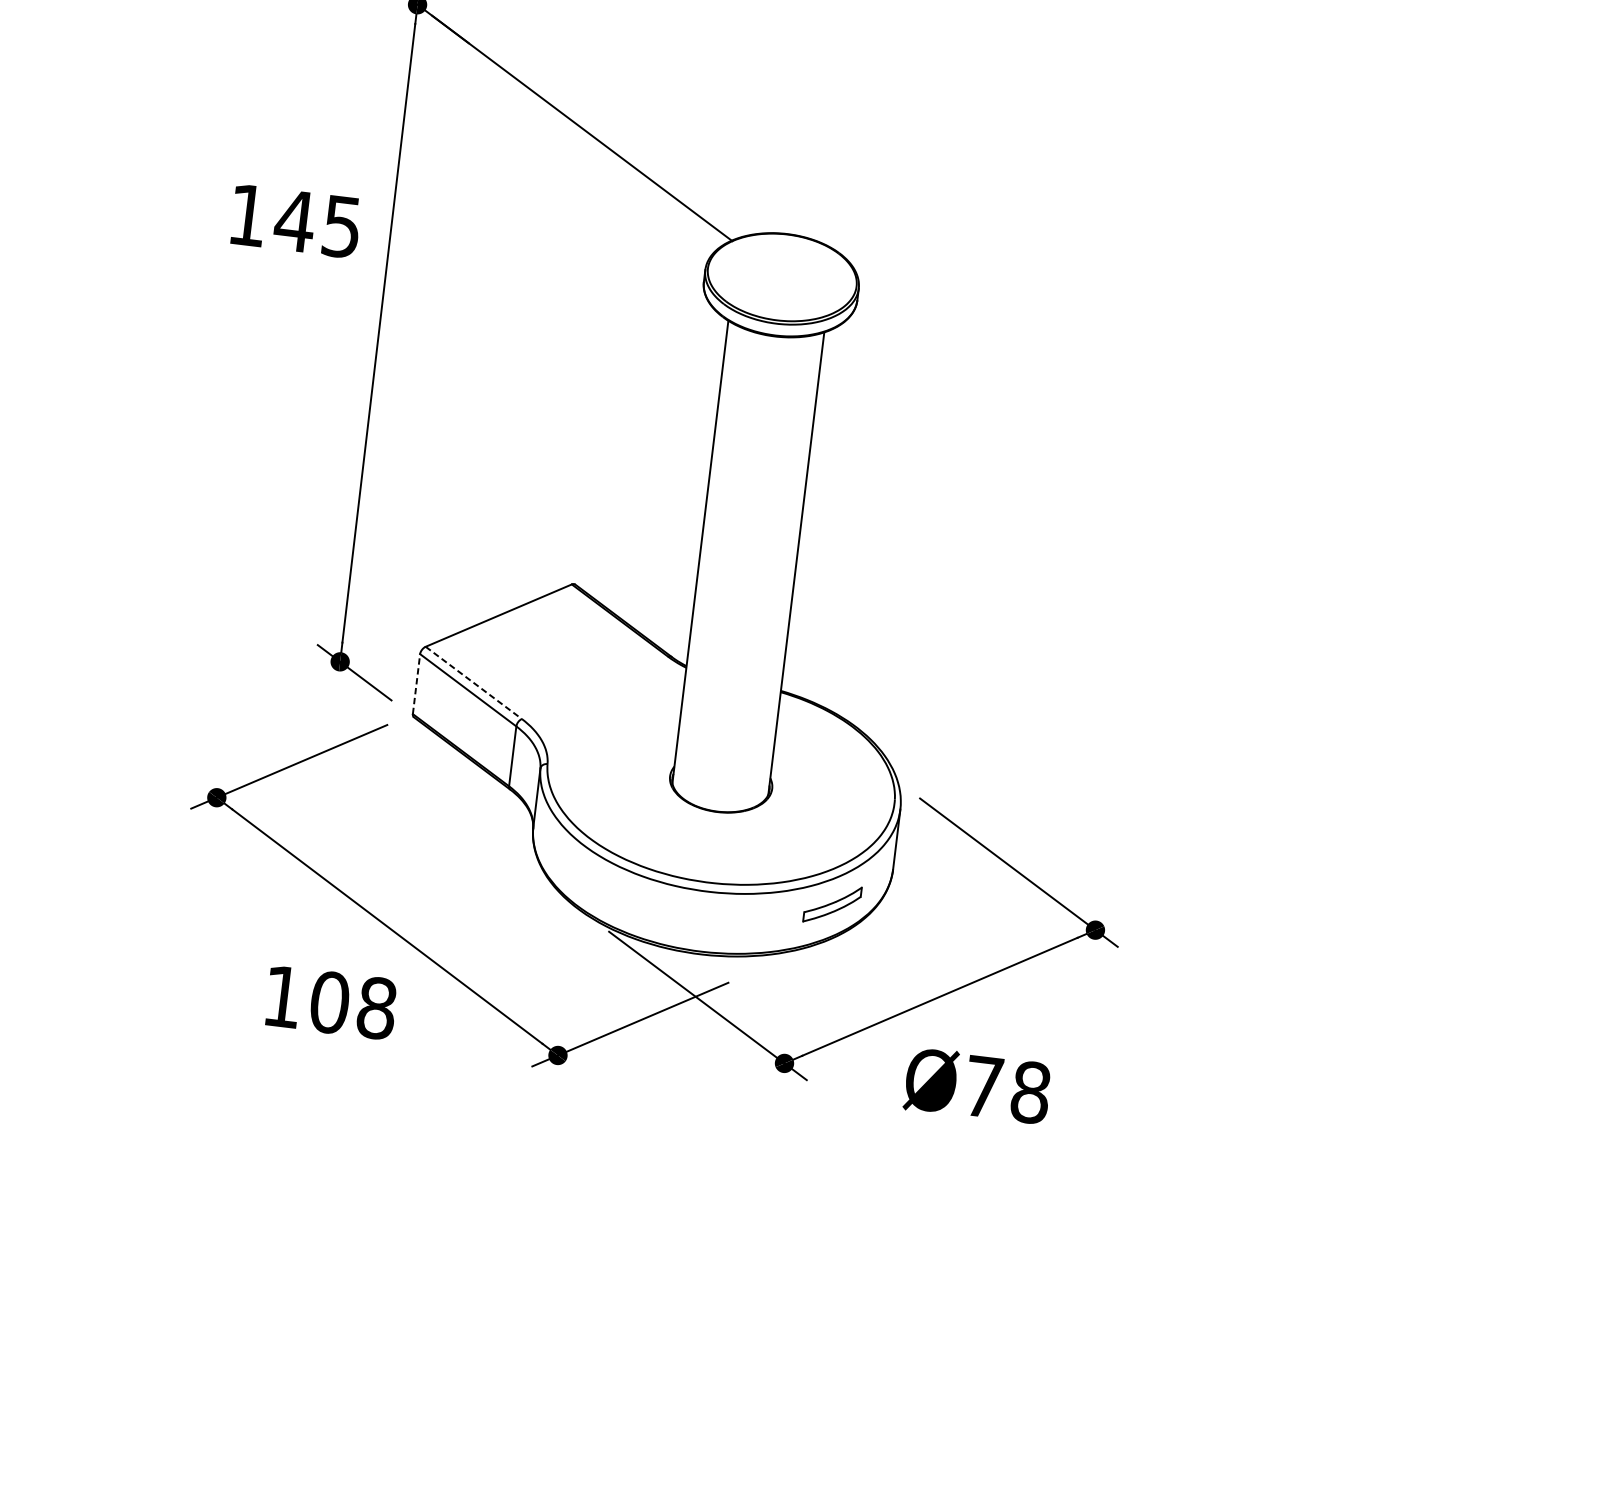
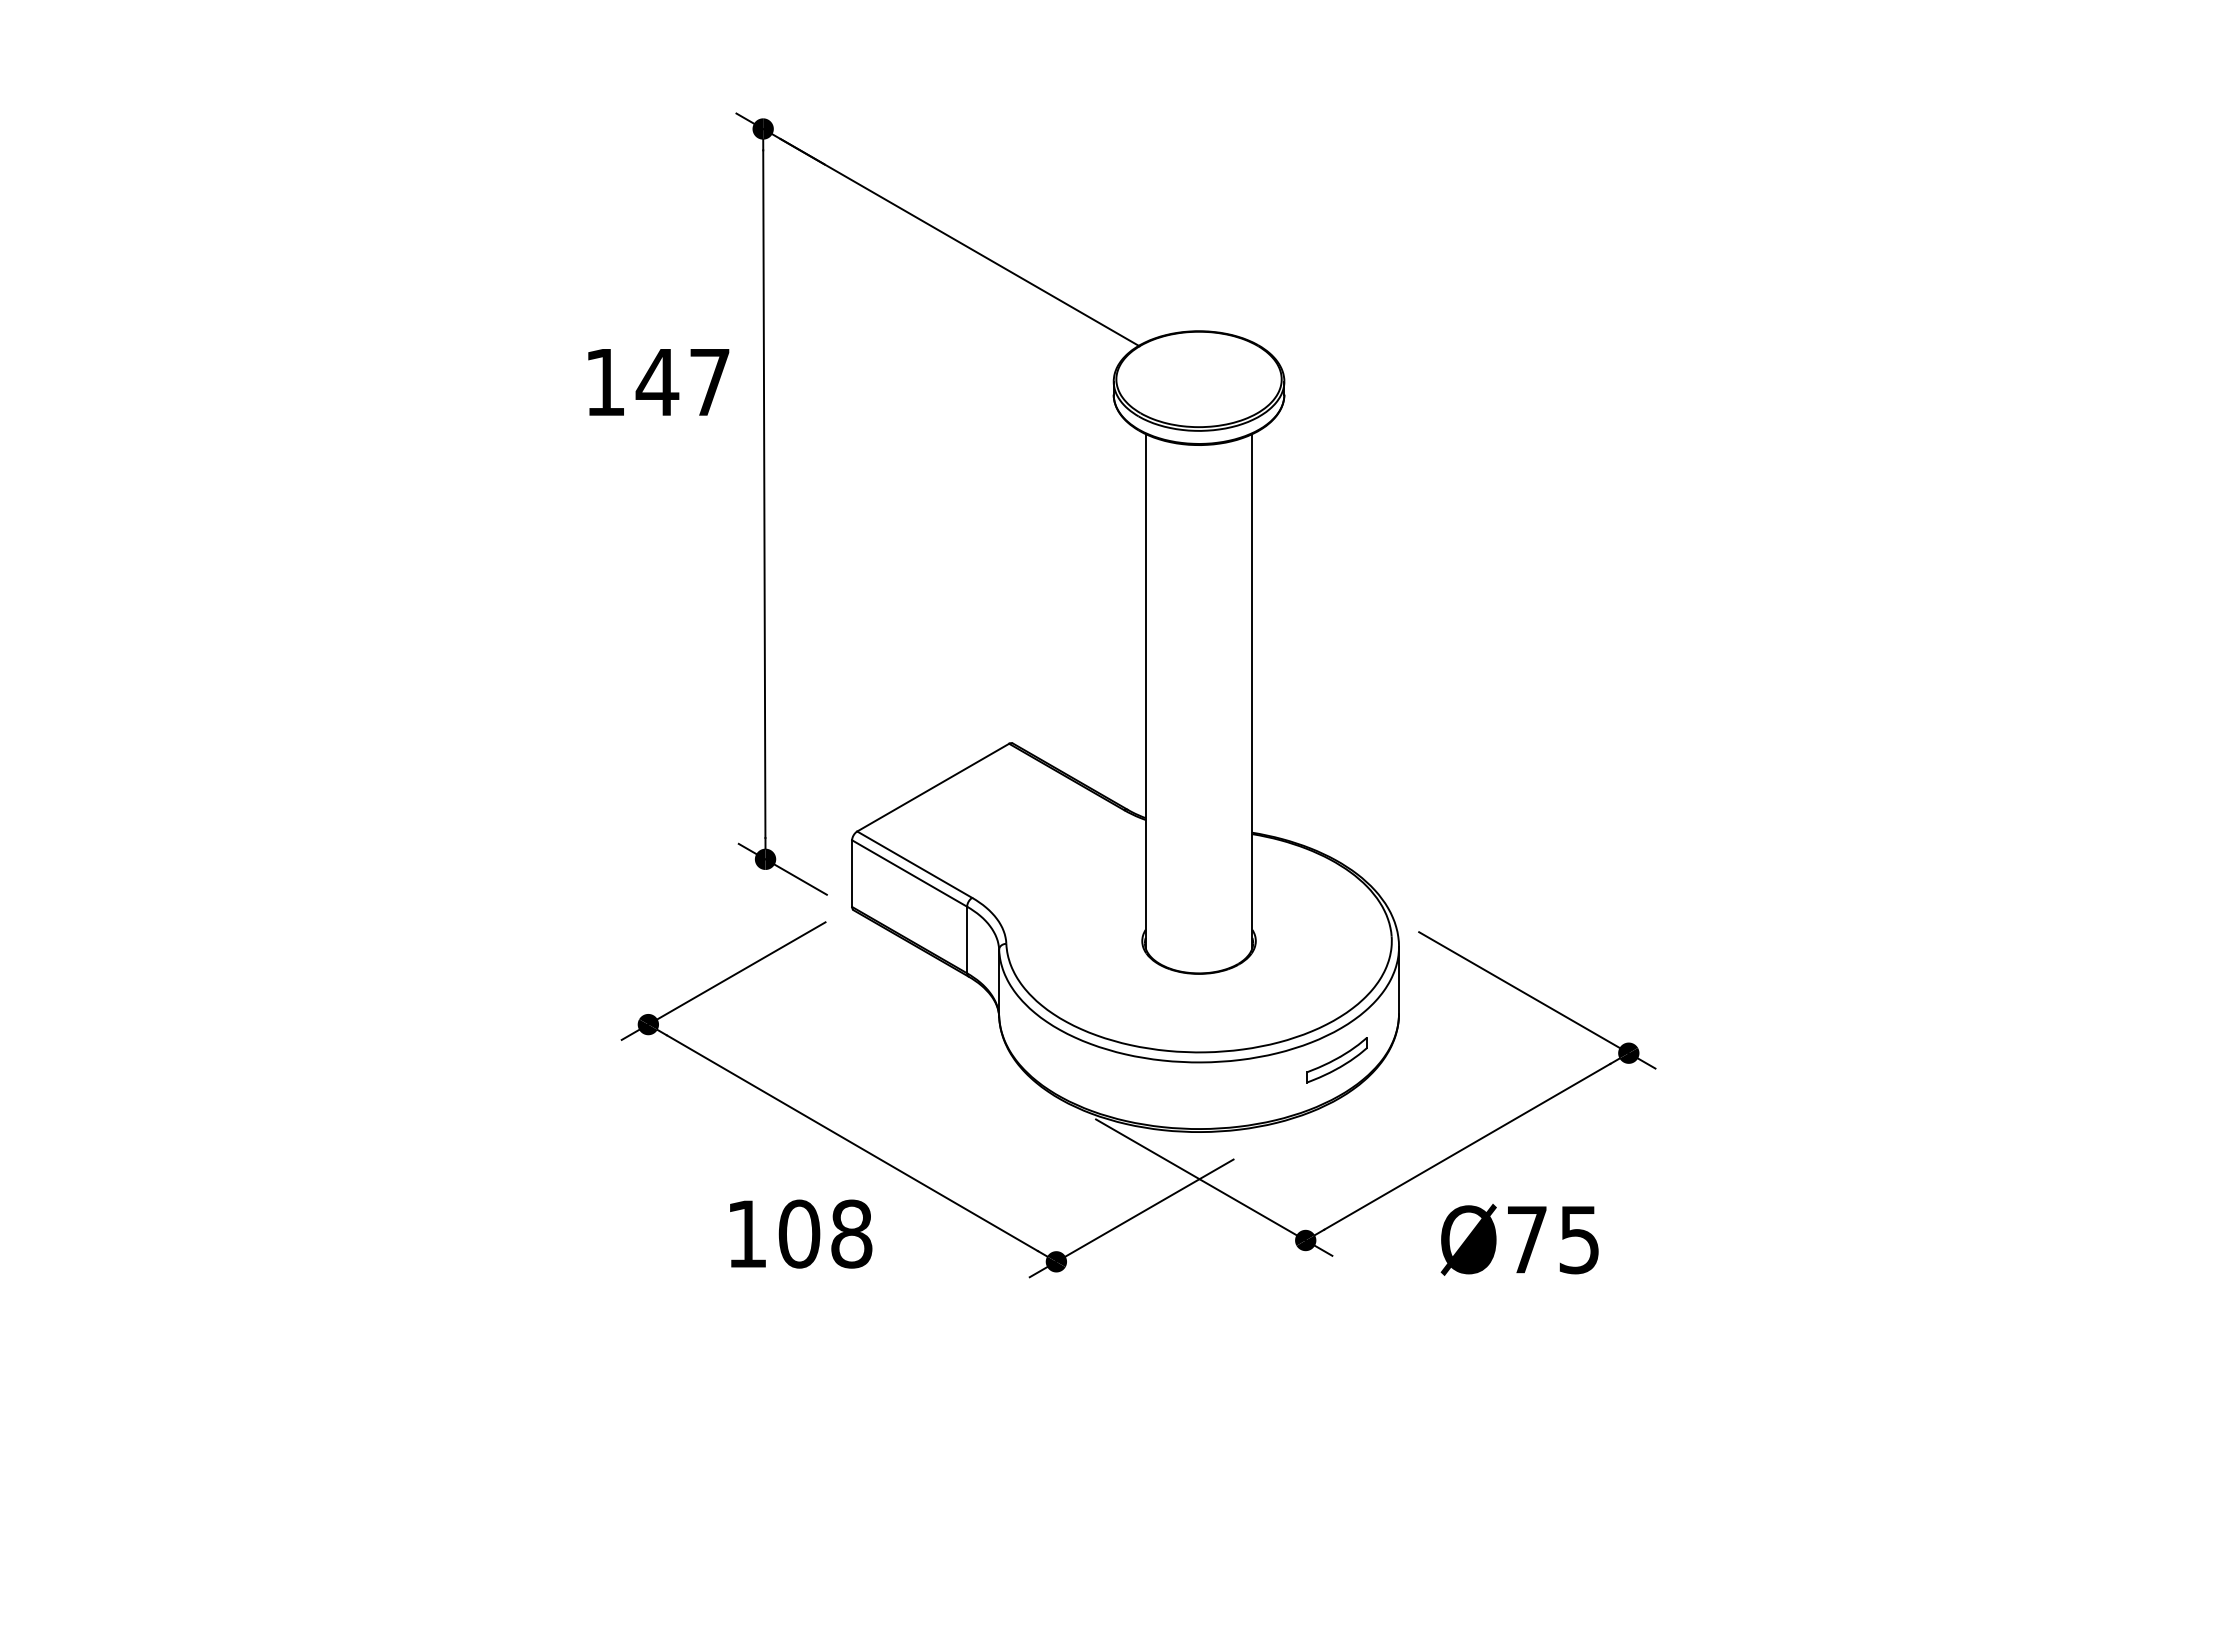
text: (341, 226) -> (709, 382), 145 -> 147
line: (474, 682) -> (915, 864), dashed -> solid
line: (416, 684) -> (852, 873), dashed -> solid
text: (1030, 1092) -> (1579, 1239), Ø78 -> Ø75

